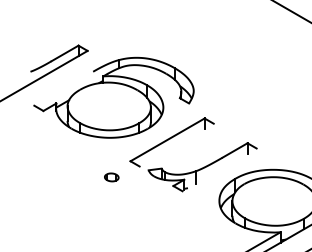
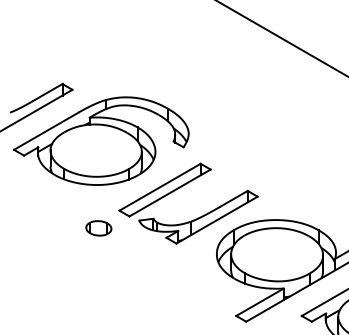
line: (63, 88) -> (46, 130), added
line: (176, 144) -> (169, 192), added
line: (219, 169) -> (216, 219), added
part: (111, 177) -> (98, 228), size x1.67

